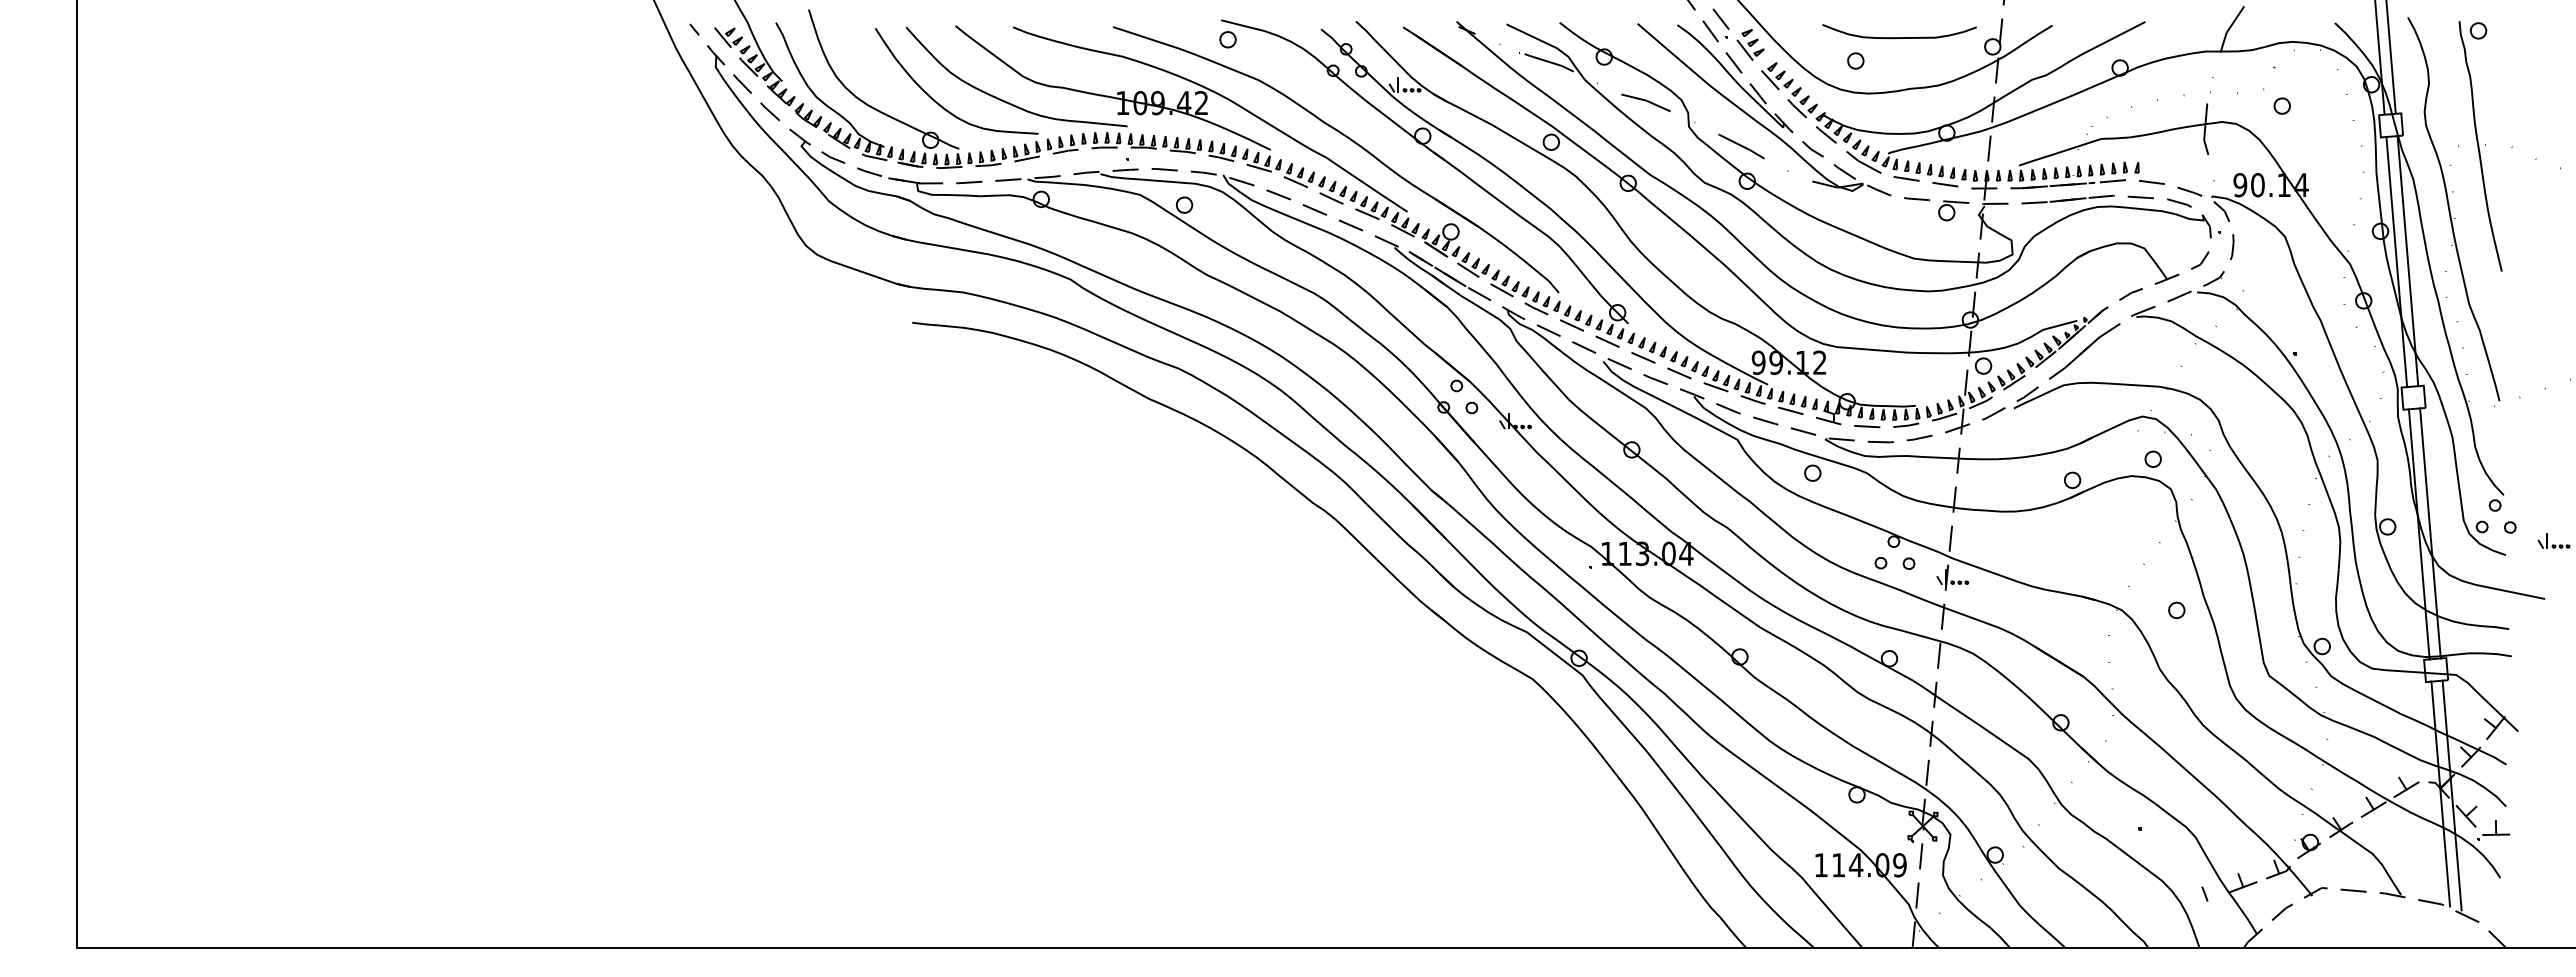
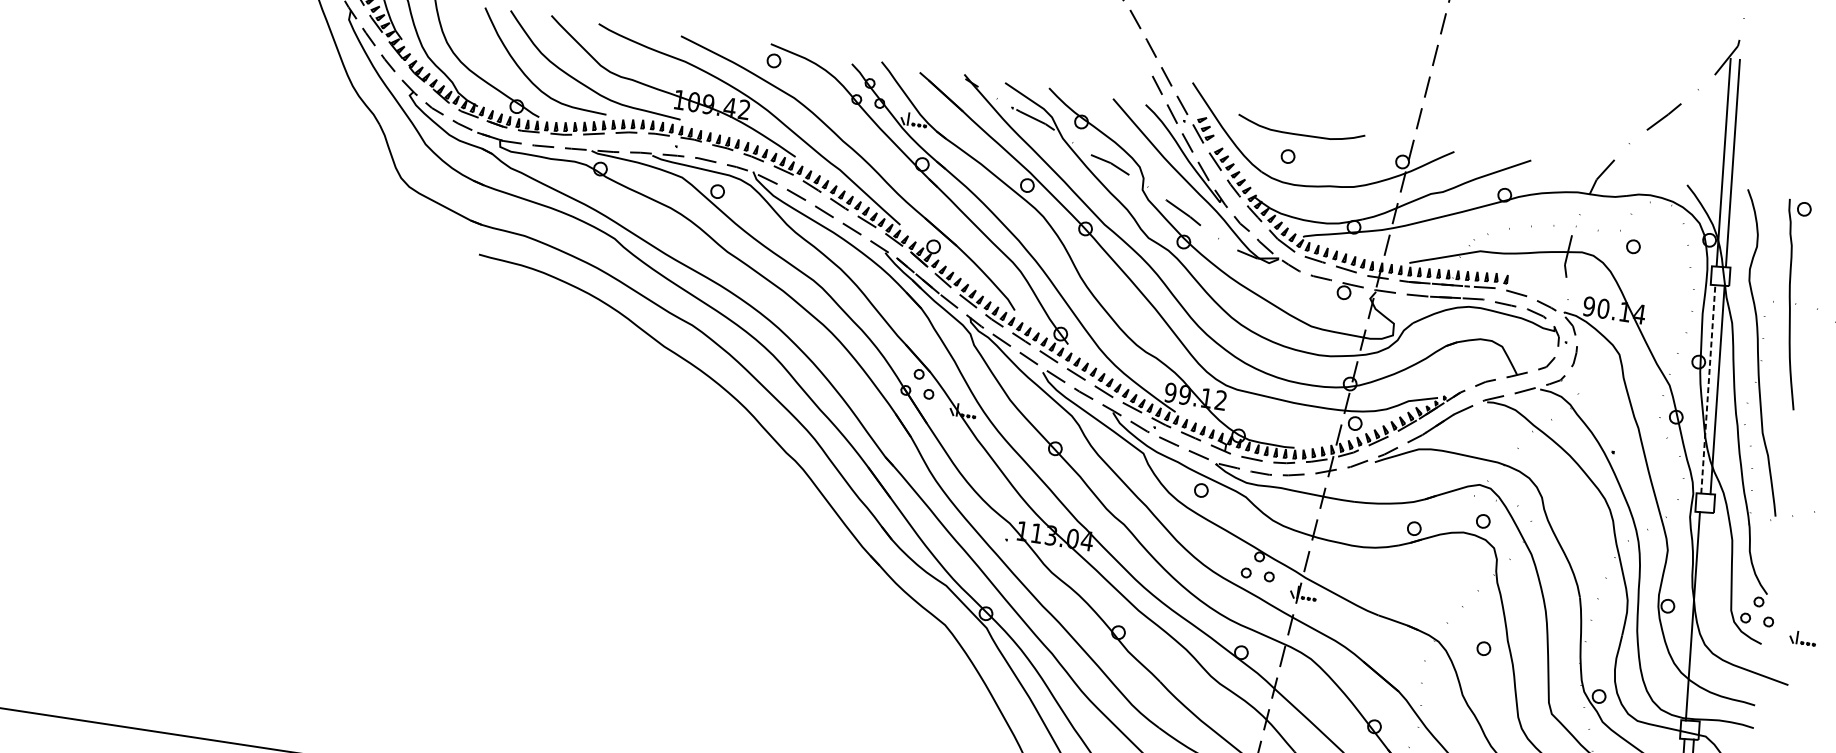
curve: (1899, 37) -> (1300, 134), moved
line: (2396, 261) -> (1708, 388), solid -> dashed
line: (2430, 533) -> (1702, 616), removed

